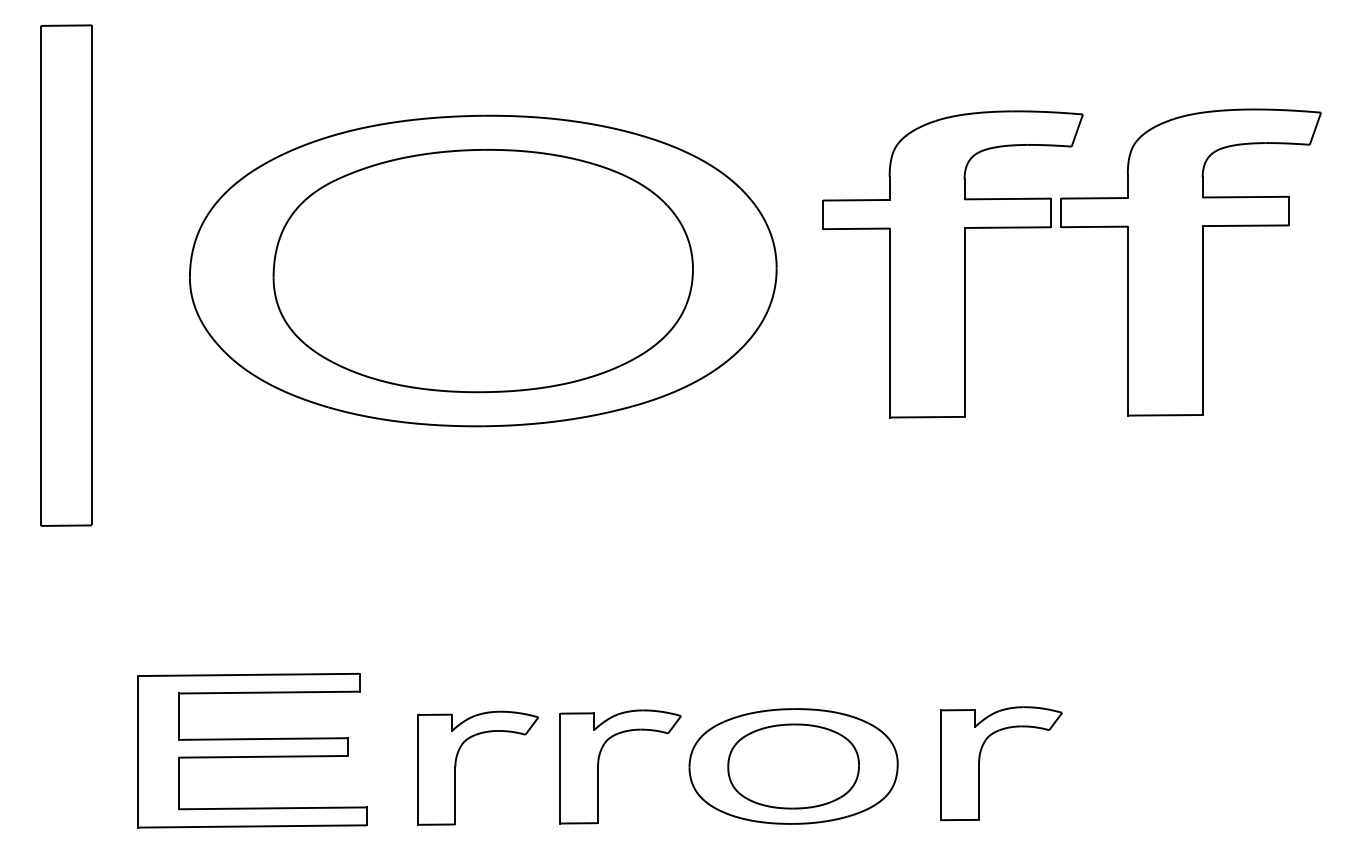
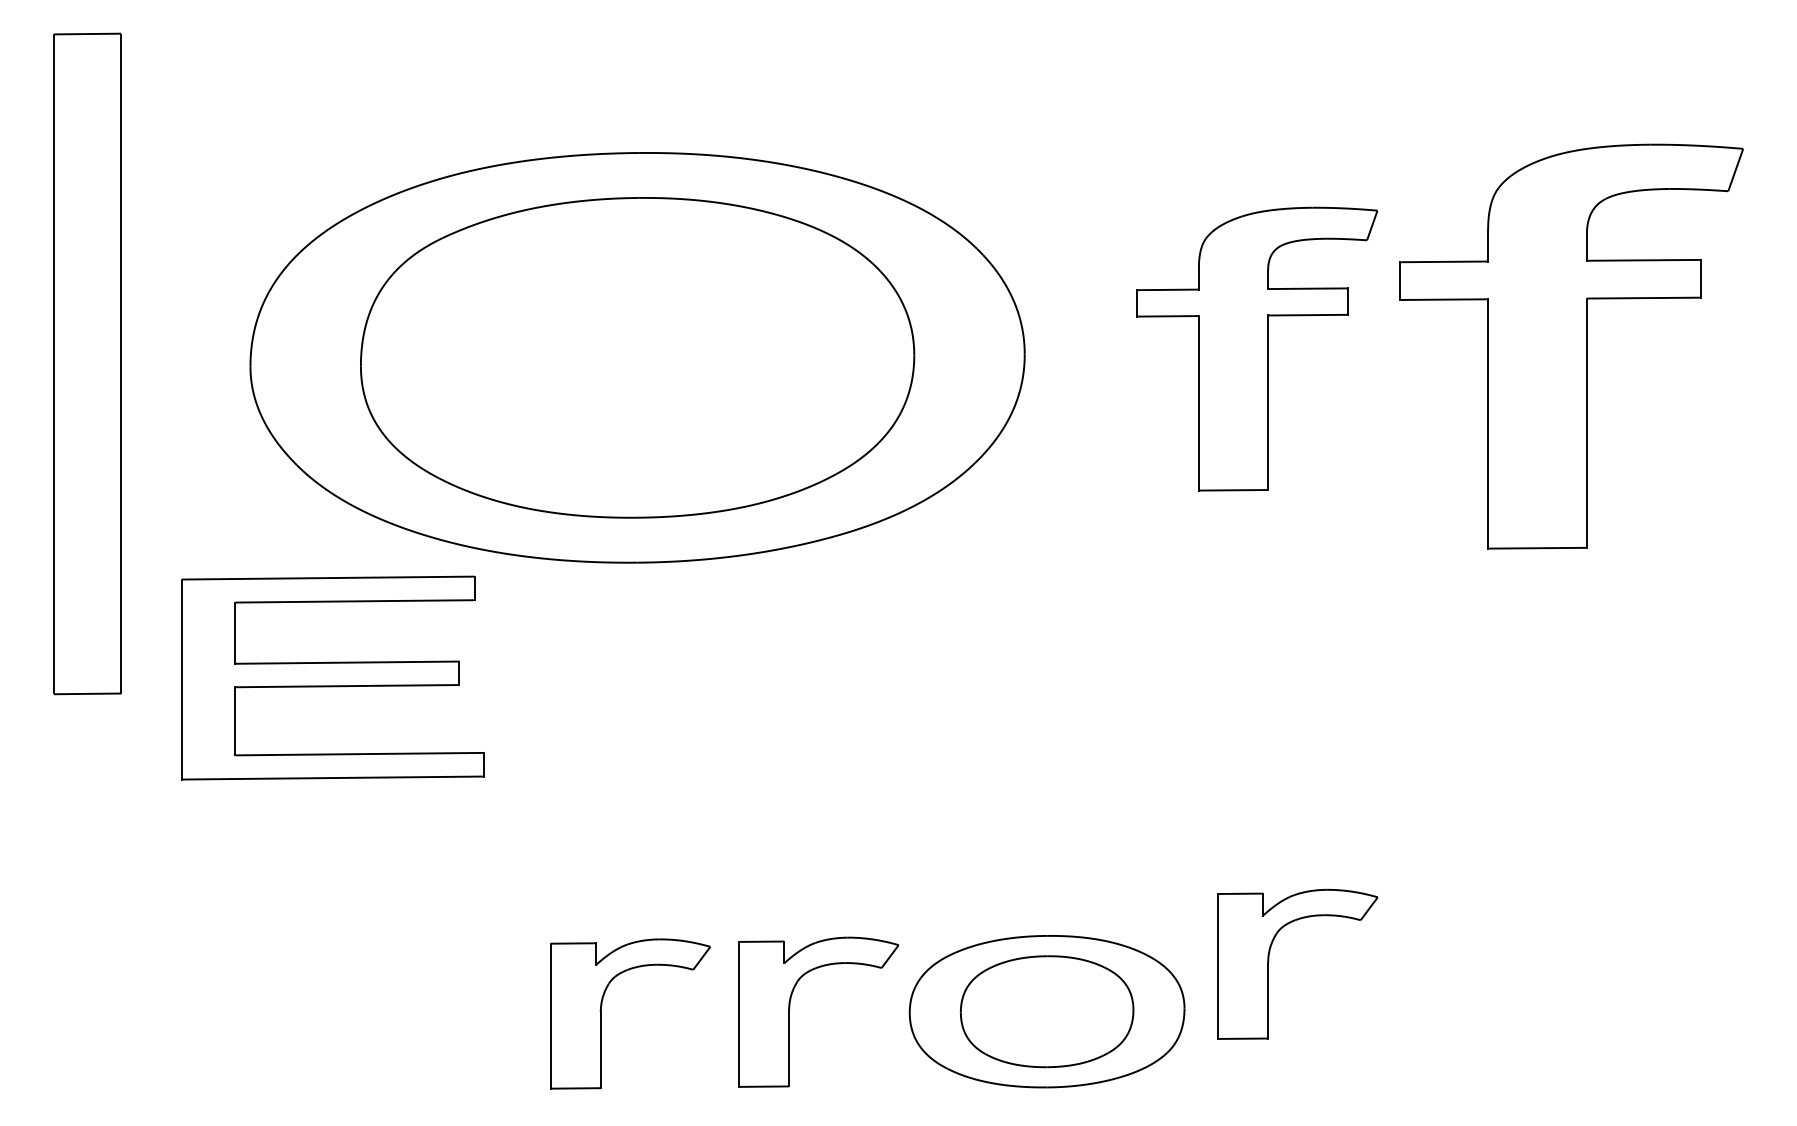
part: (952, 264) -> (1256, 349), size x0.7
part: (252, 750) -> (333, 677), moved
part: (980, 761) -> (1269, 961), moved

